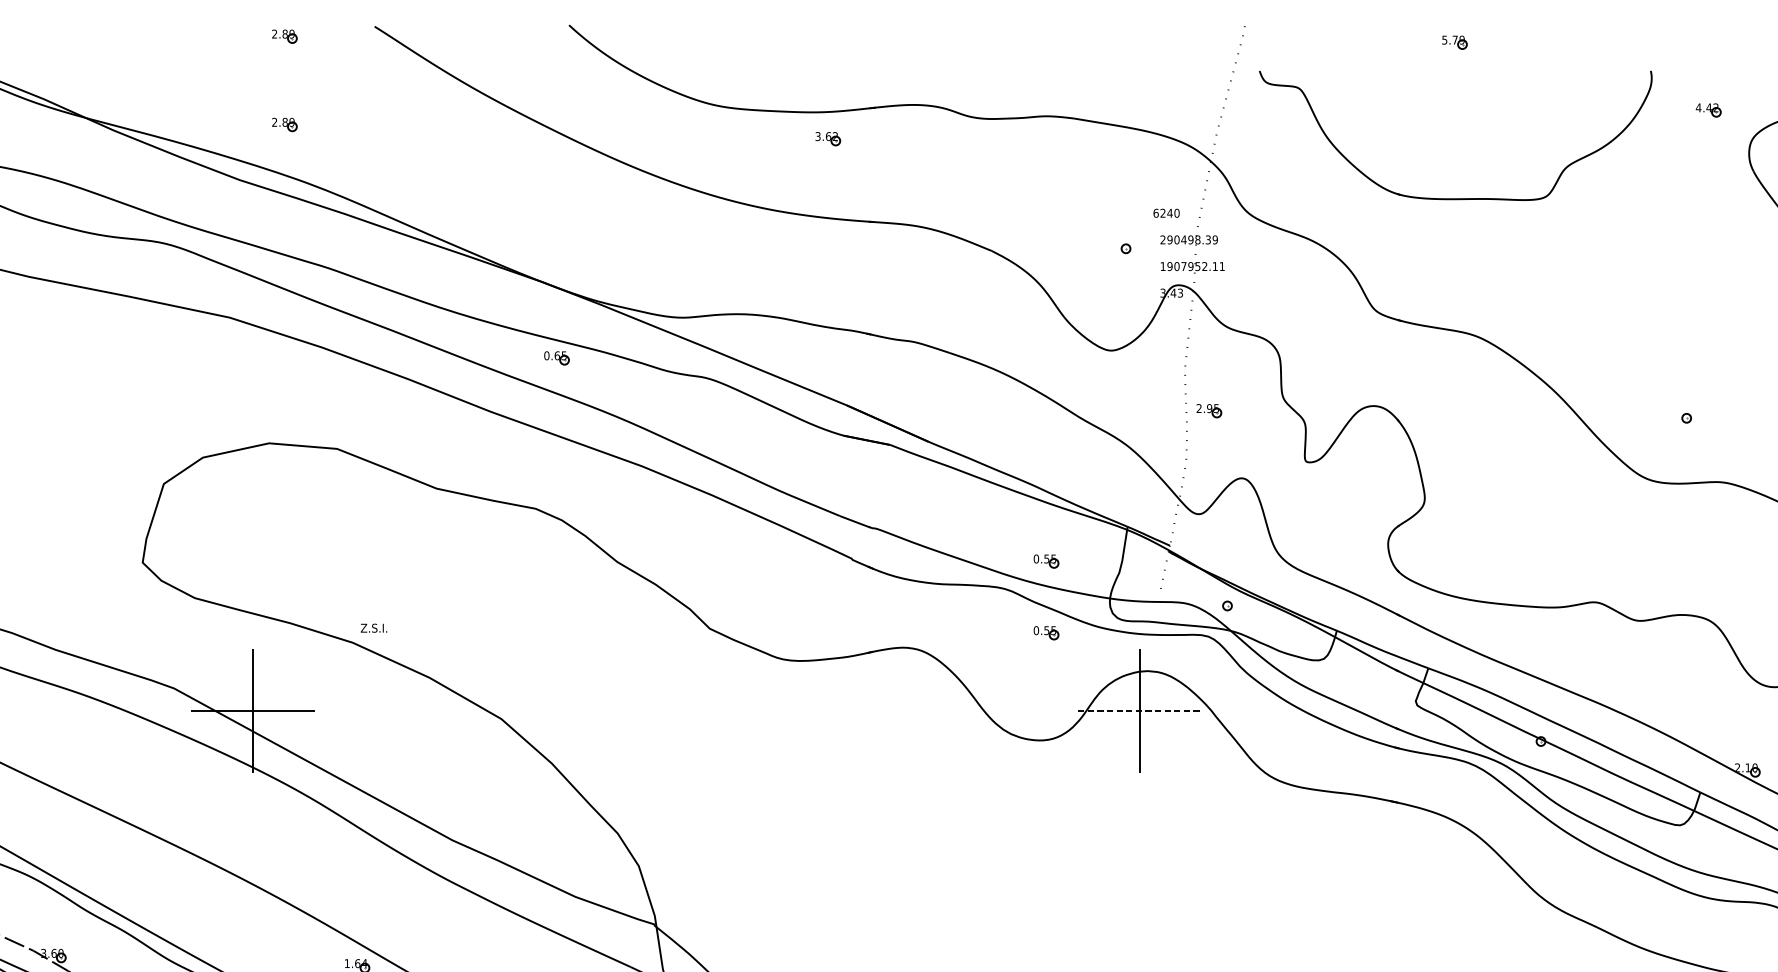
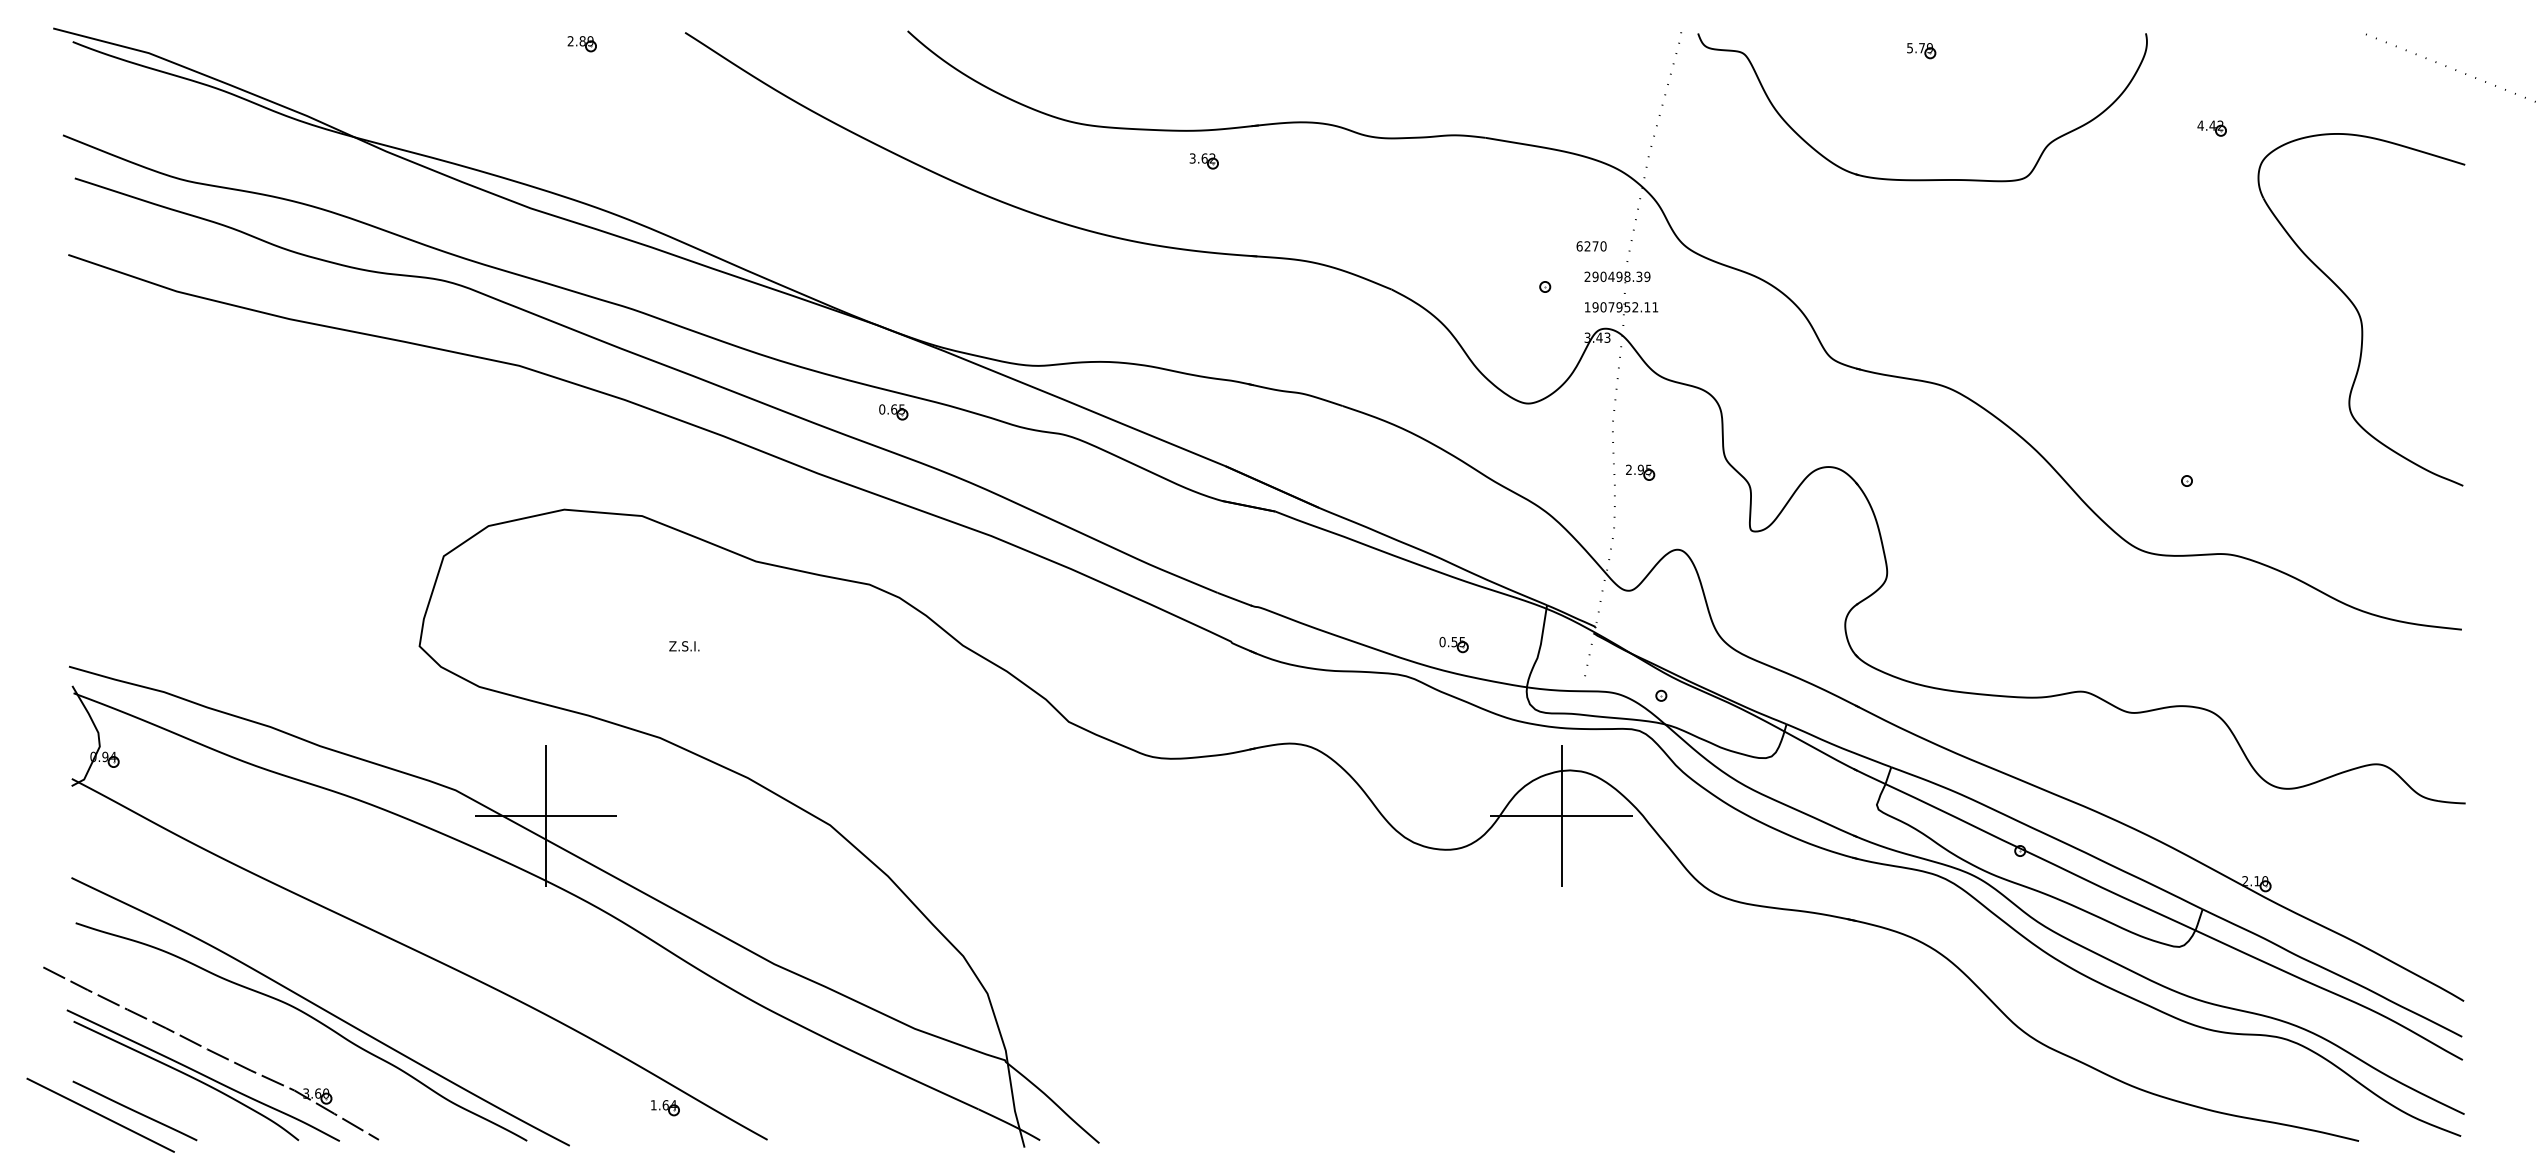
part: (284, 125) -> (581, 145), removed
part: (1455, 198) -> (1922, 179), moved
text: (1169, 213) -> (1595, 246), 6240 -> 6270
text: (374, 628) -> (684, 646), moved
part: (1045, 632) -> (1453, 726), removed
line: (1140, 711) -> (1561, 816), dashed -> solid

